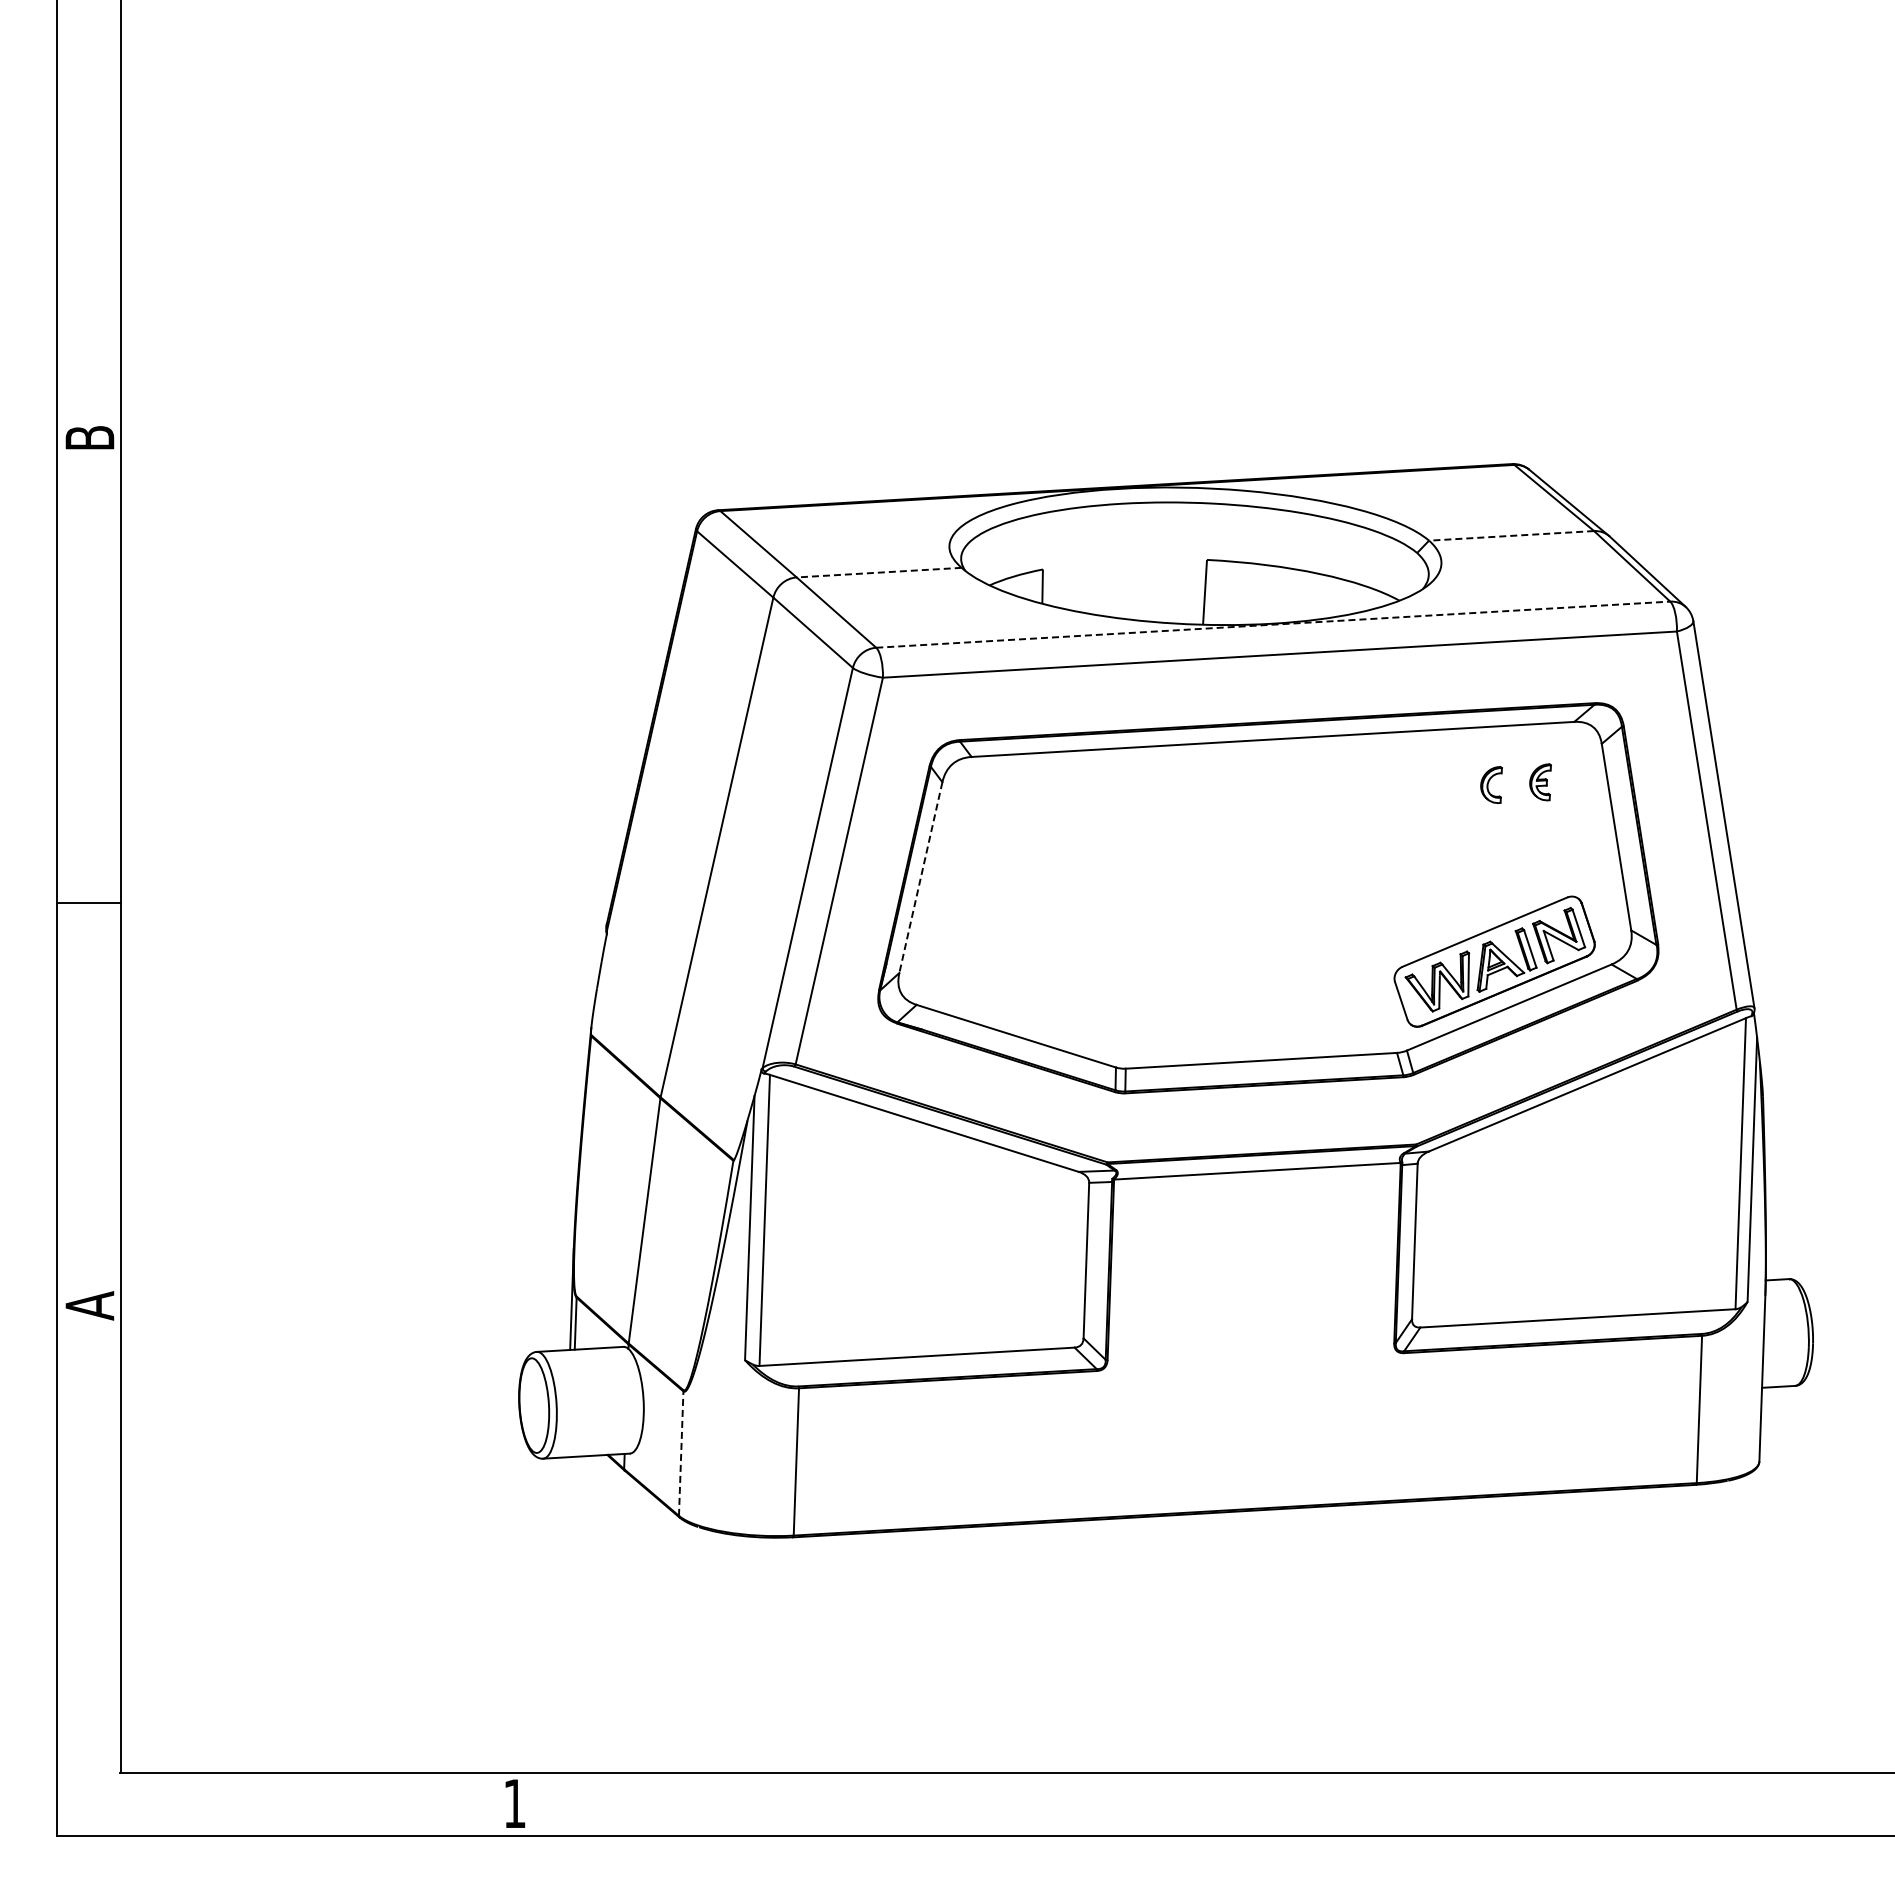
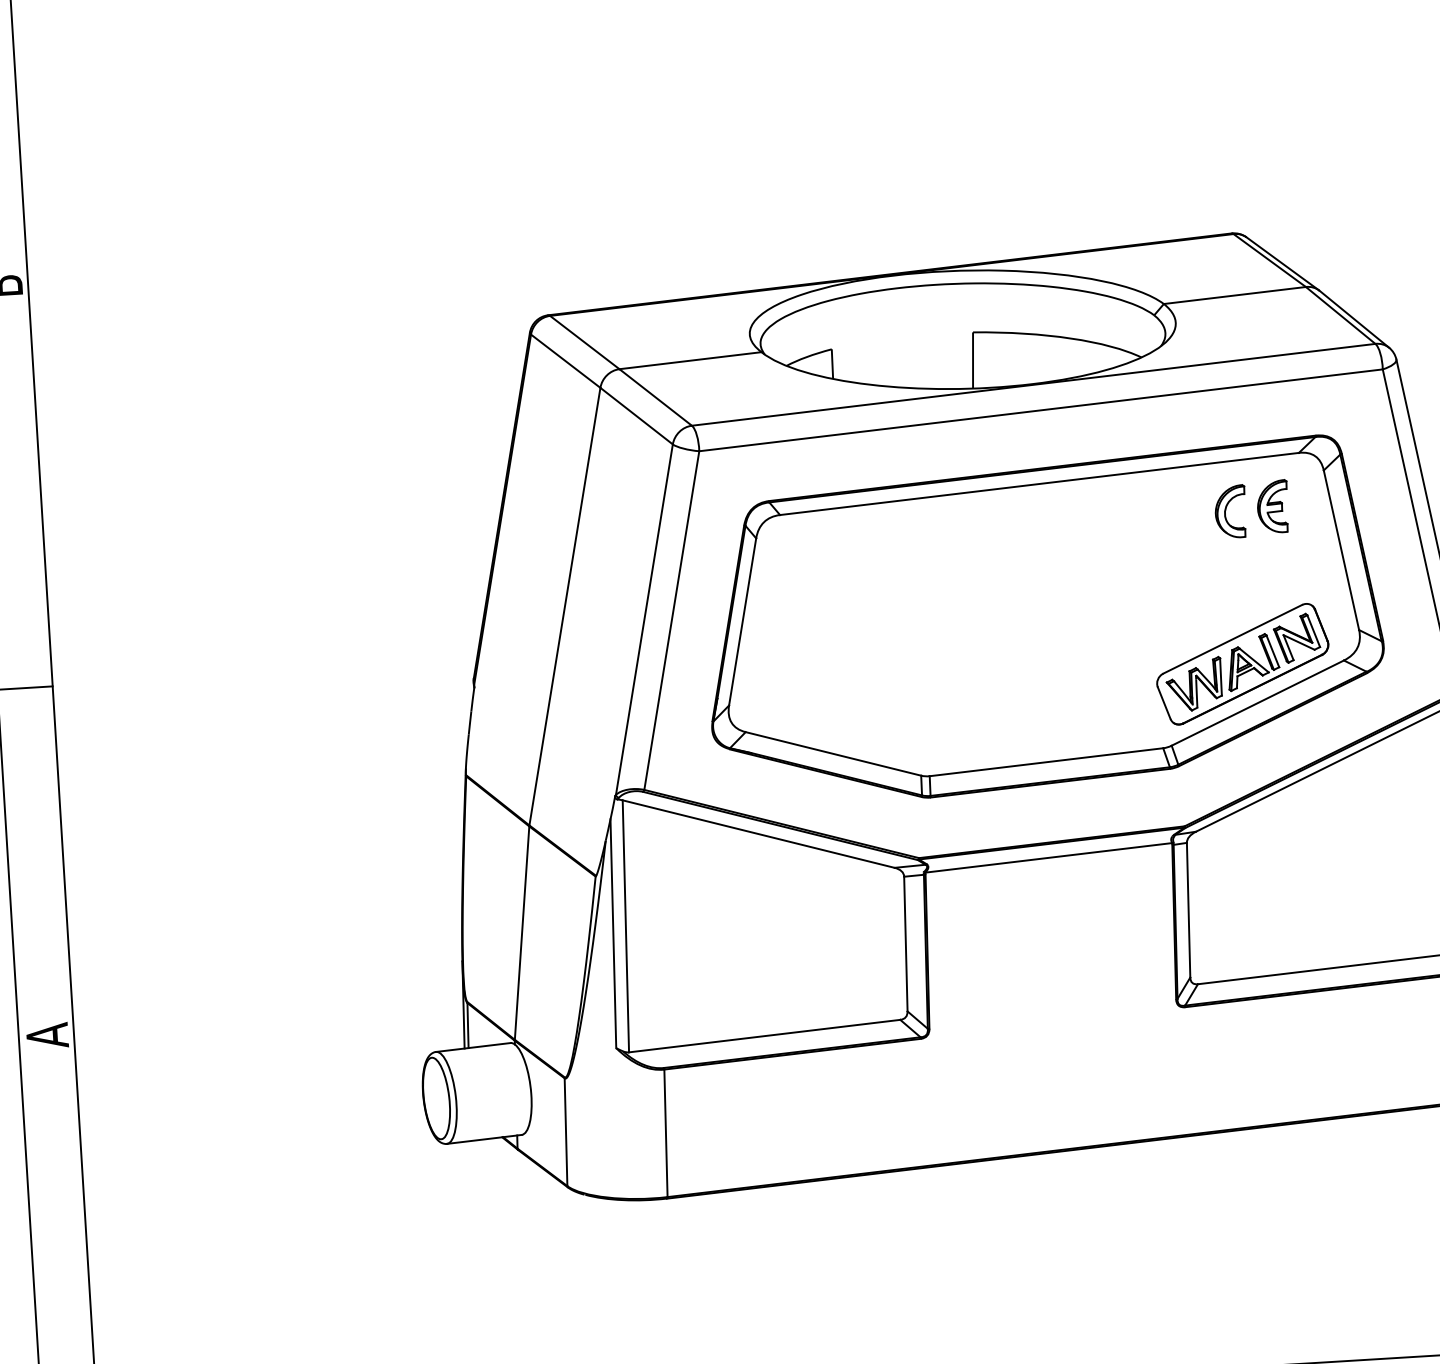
line: (1511, 535) -> (1234, 295), dashed -> solid
line: (879, 572) -> (690, 360), dashed -> solid
line: (1273, 624) -> (1033, 384), dashed -> solid
part: (1540, 782) -> (1272, 507), size x1.67
part: (1491, 784) -> (1230, 511), size x1.67
line: (920, 877) -> (742, 621), dashed -> solid
line: (681, 1453) -> (566, 1132), dashed -> solid

